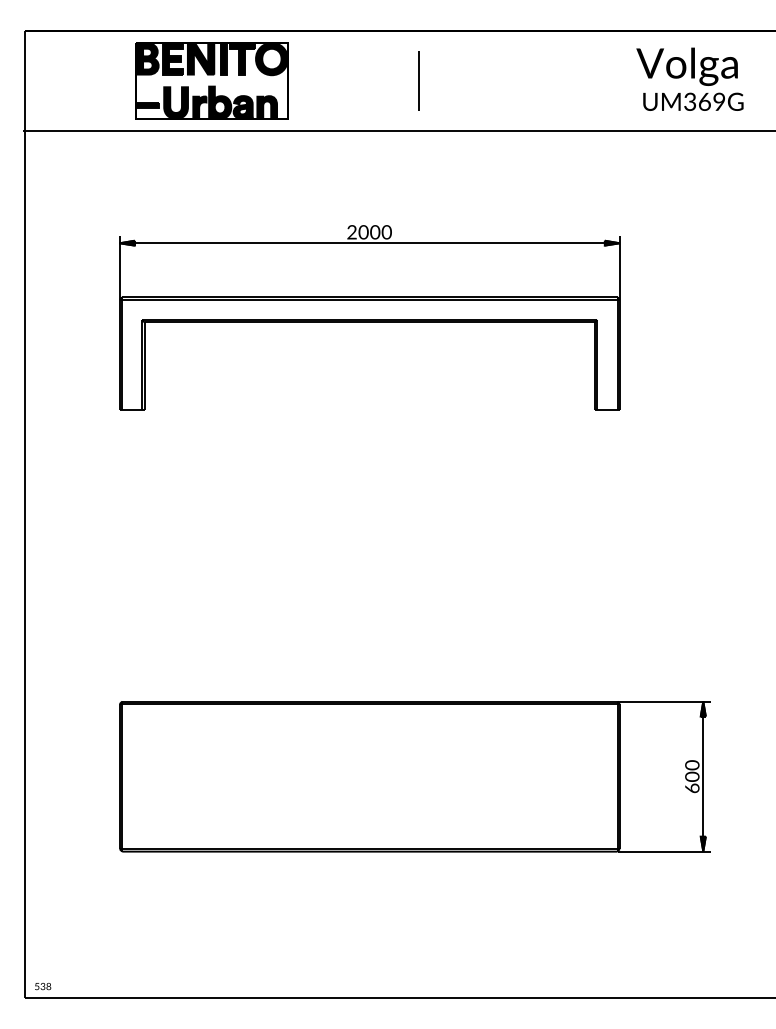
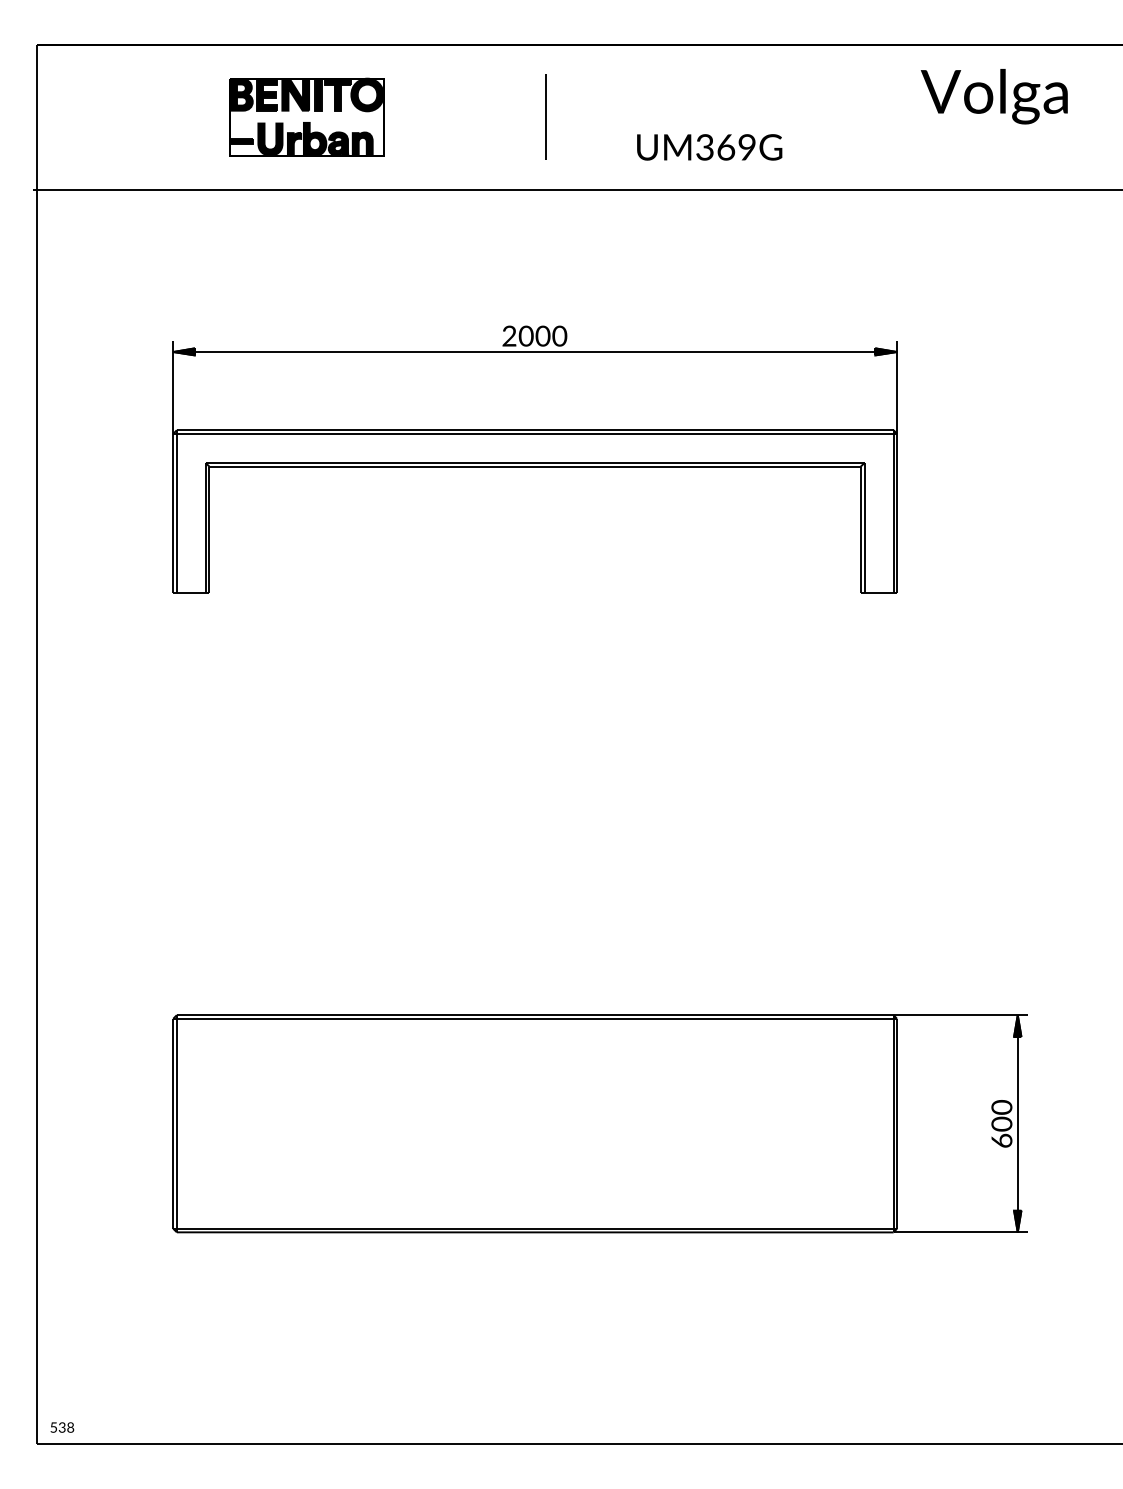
part: (211, 80) -> (306, 116), size x0.7
line: (418, 80) -> (546, 116), moved
text: (693, 101) -> (709, 146), moved

